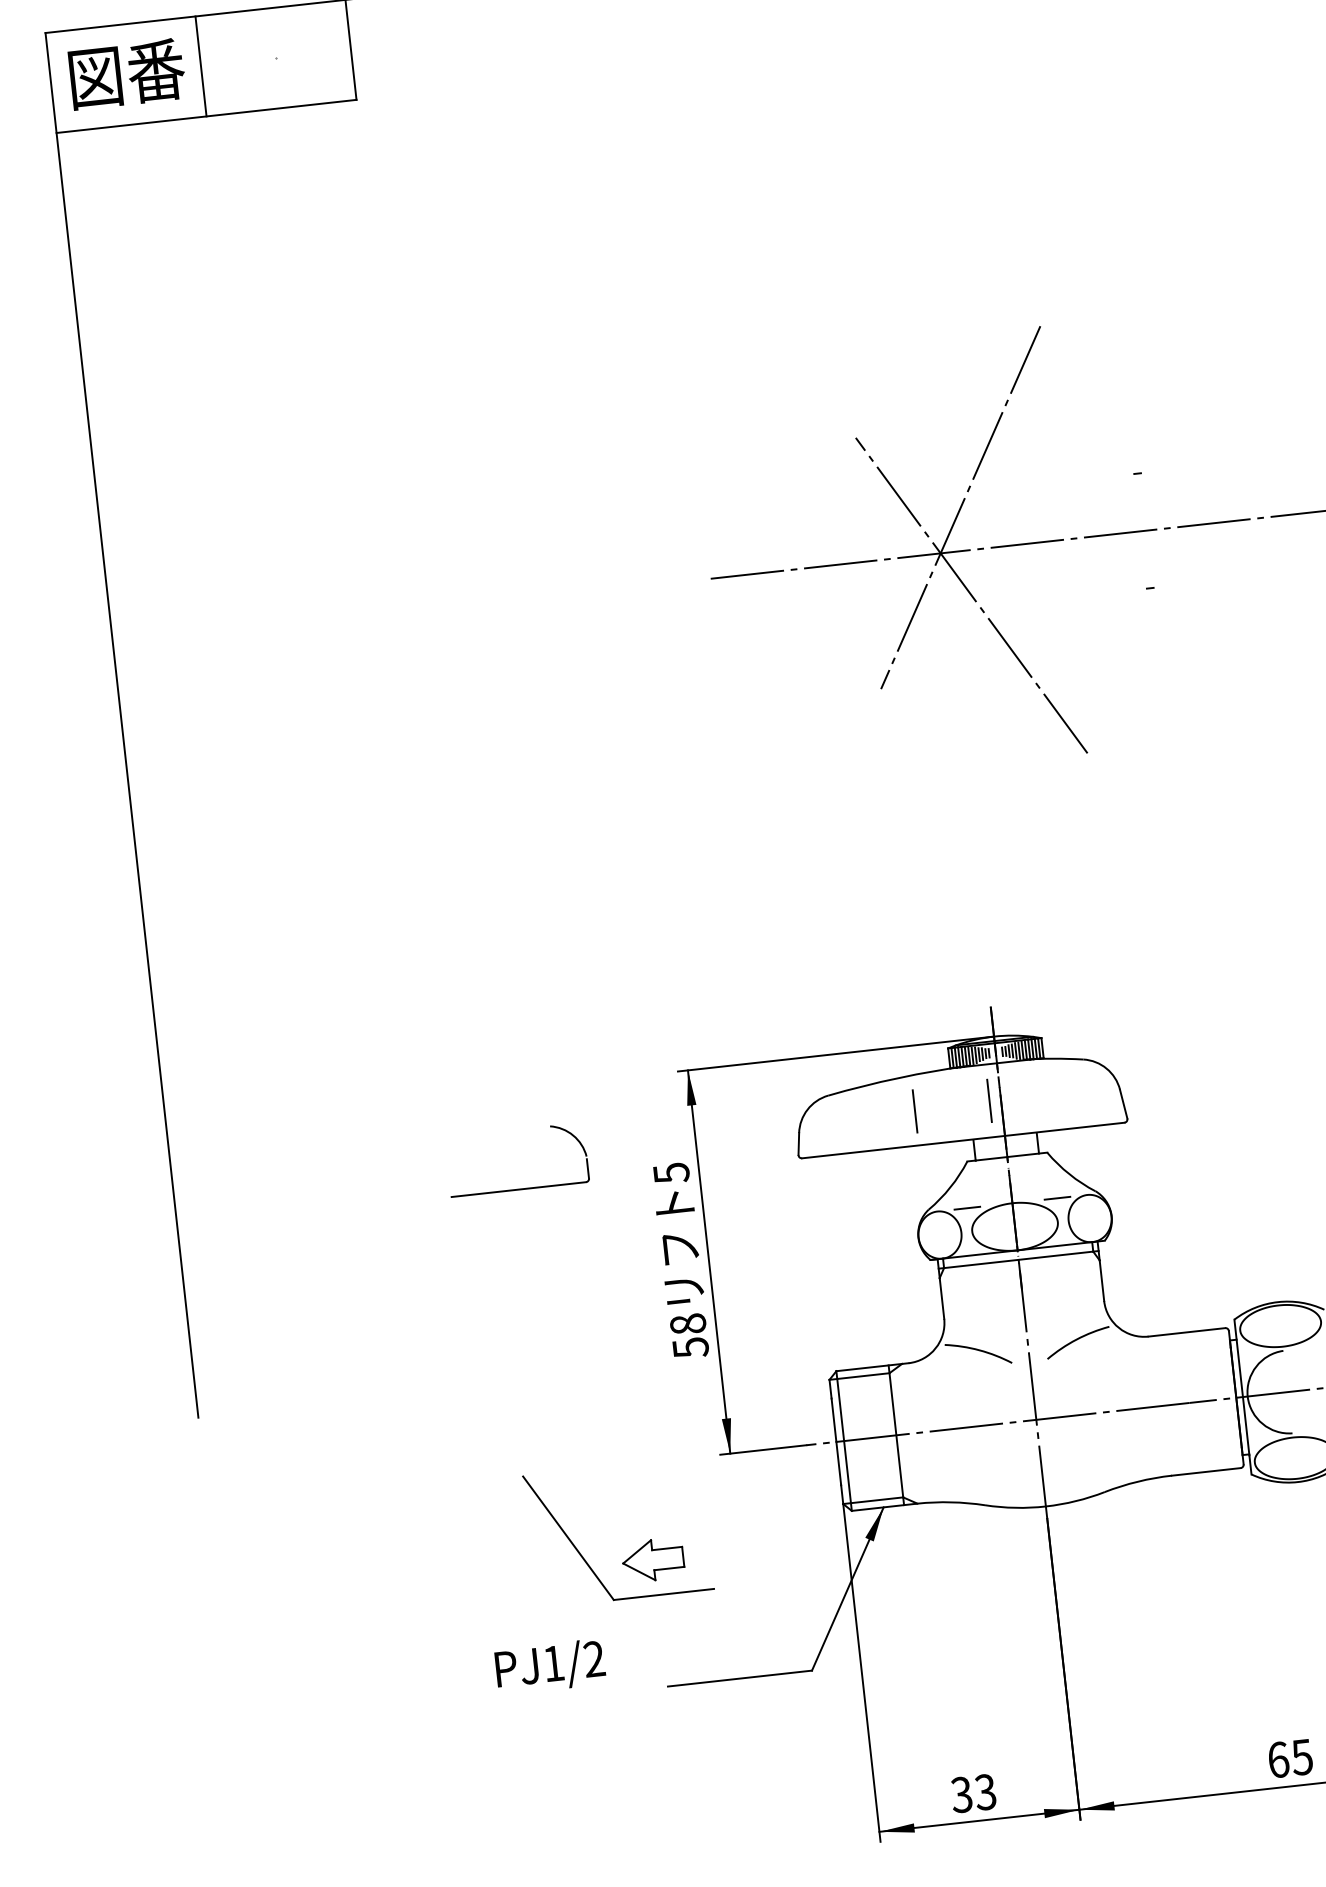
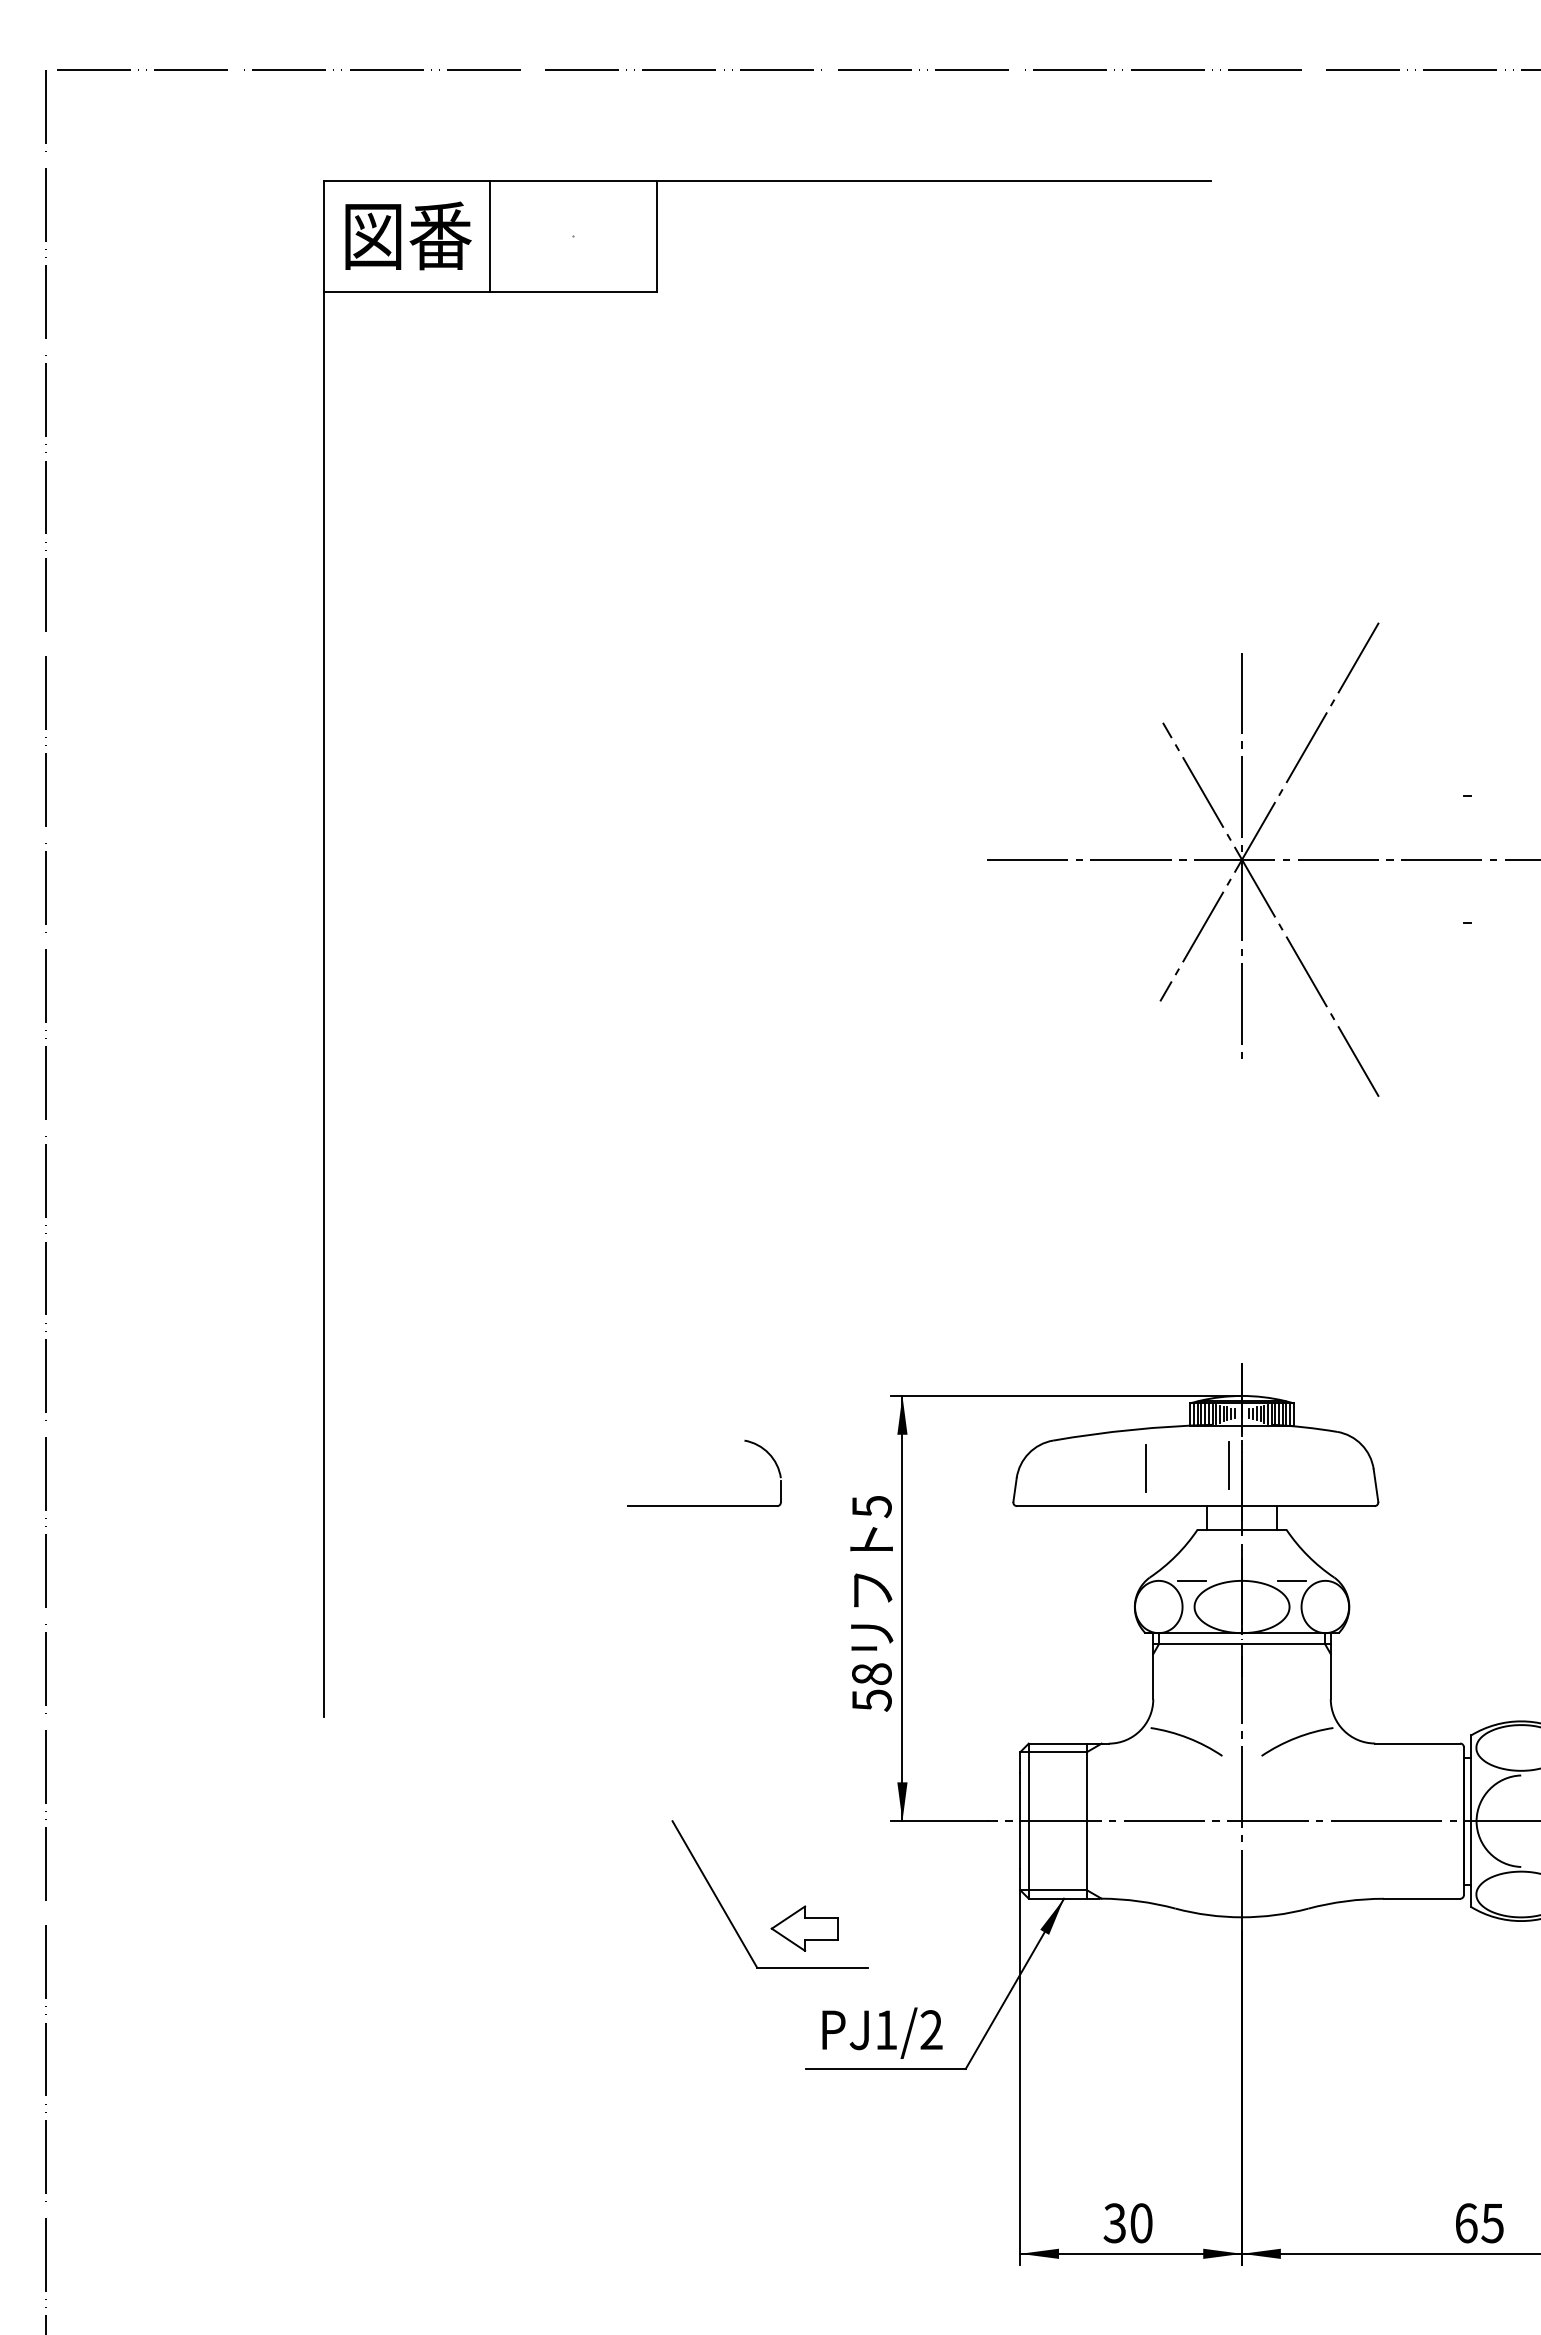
line: (941, 553) -> (1242, 859), added
text: (550, 1666) -> (882, 2032), moved
text: (985, 1792) -> (1141, 2223), 33 -> 30

